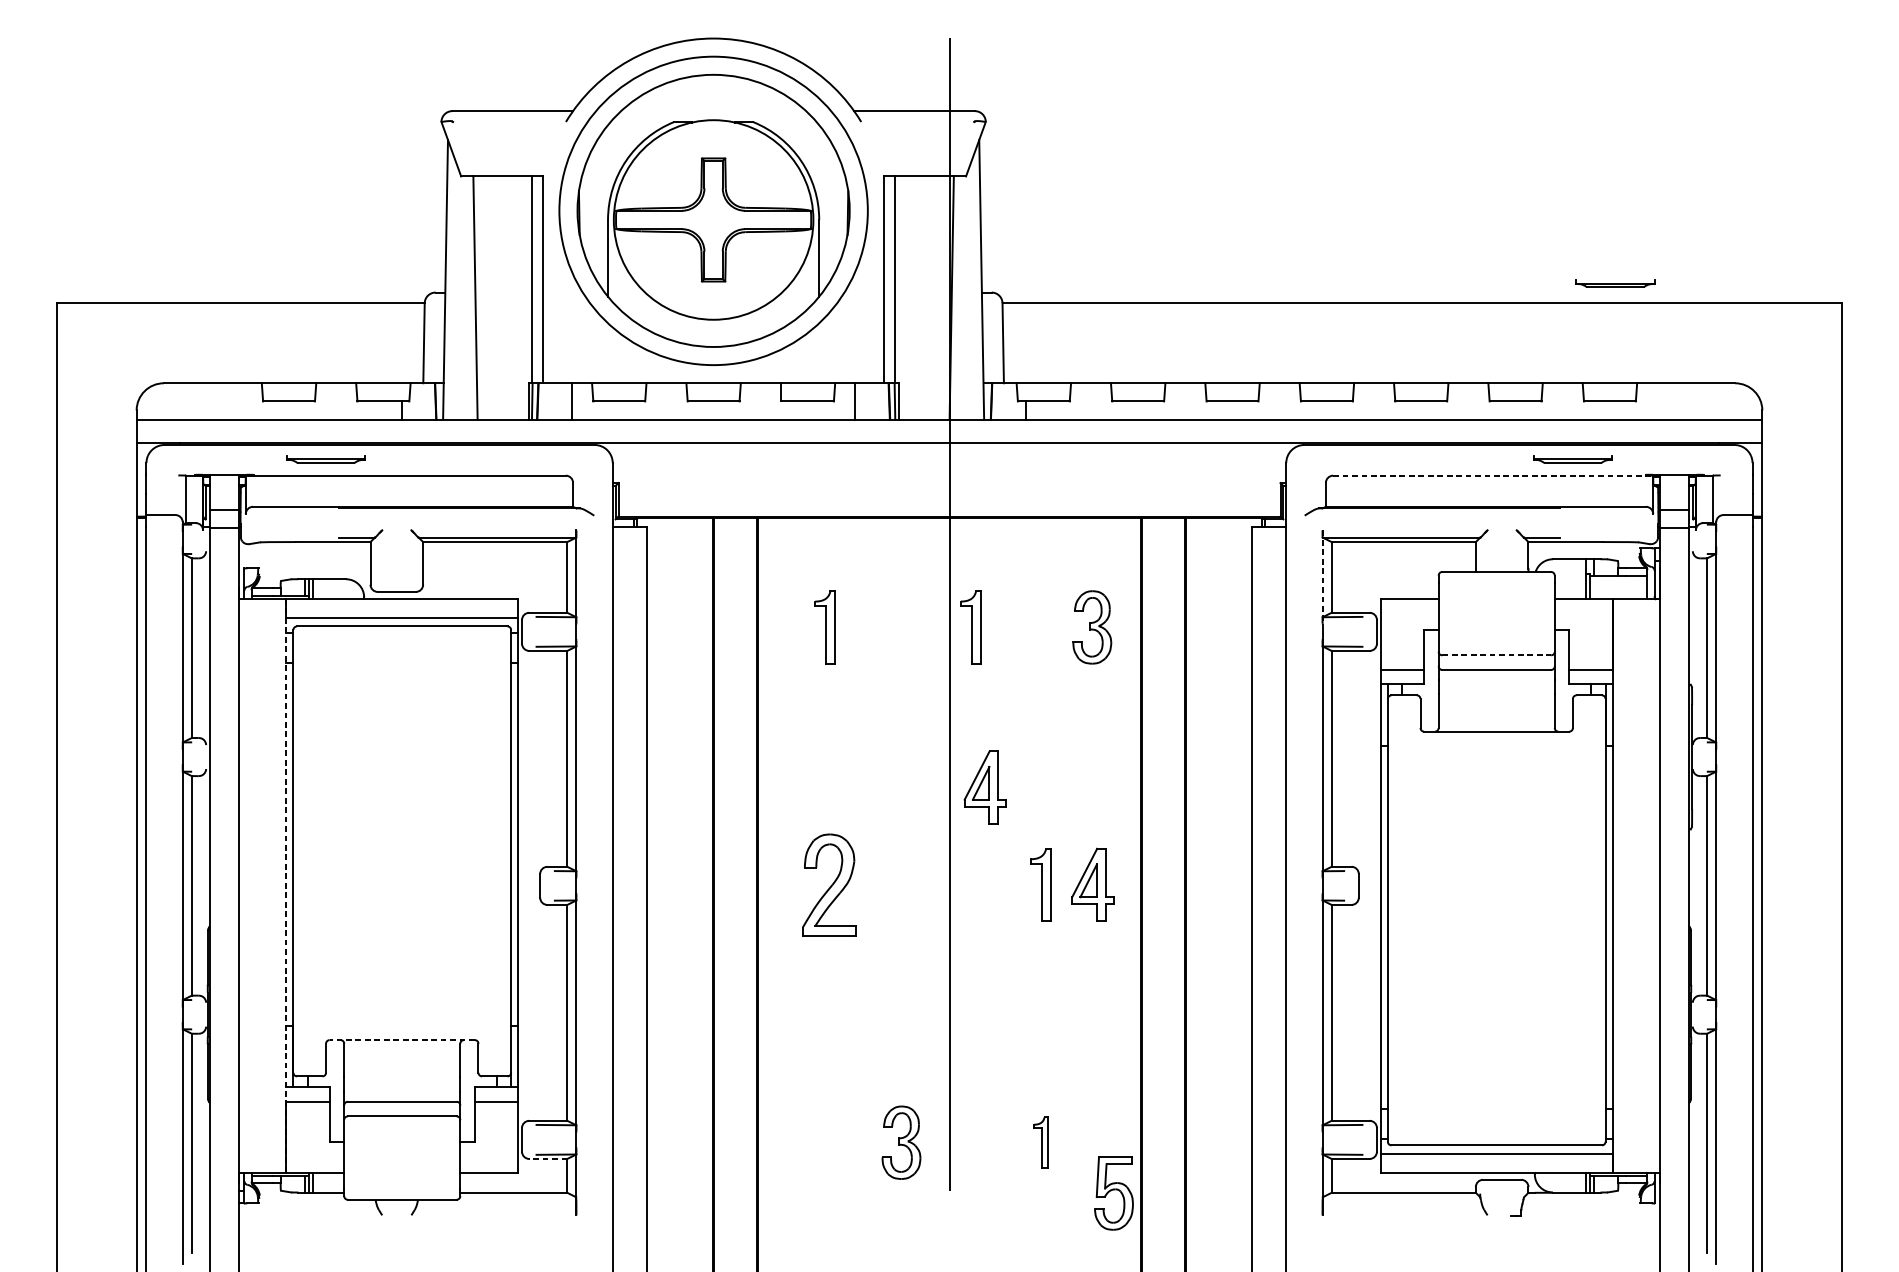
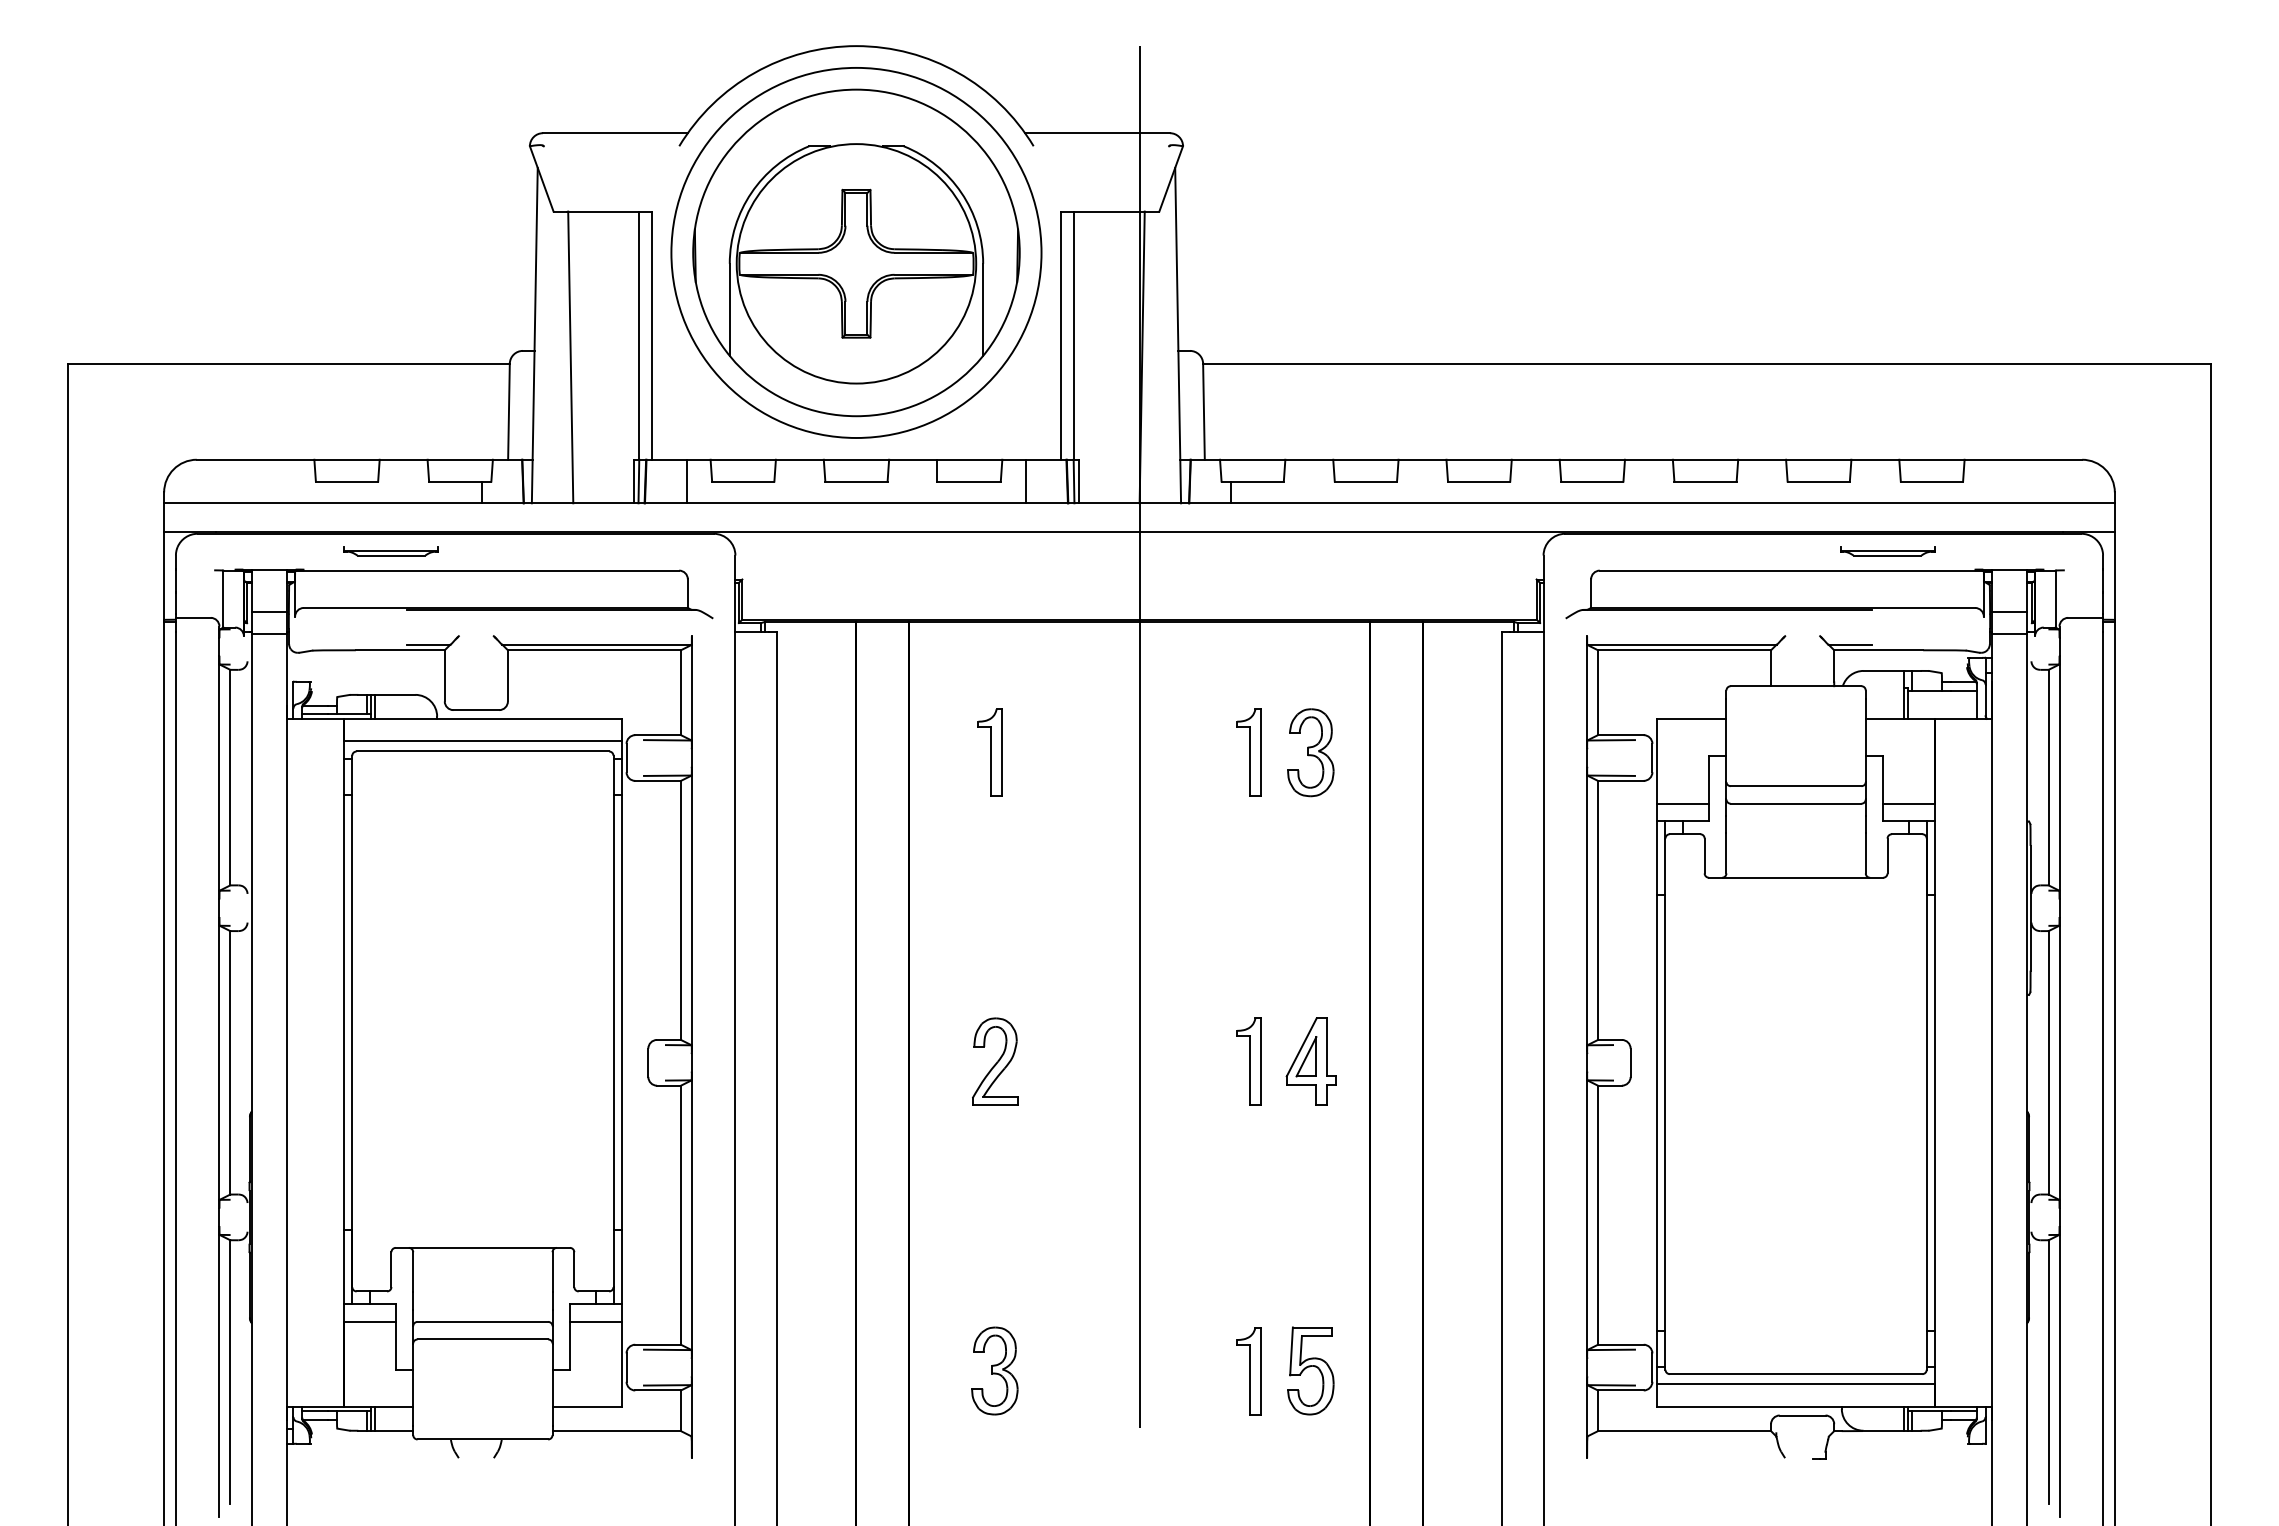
part: (1615, 283) -> (1938, 340), removed
line: (1497, 475) -> (1796, 570), dashed -> solid
line: (1322, 576) -> (1587, 691), dashed -> solid
part: (970, 627) -> (1248, 752), moved
line: (1497, 655) -> (1796, 786), dashed -> solid
part: (984, 787) -> (1181, 944), removed
part: (829, 884) -> (995, 1061), size x0.71
line: (286, 885) -> (343, 1062), dashed -> solid
line: (401, 1039) -> (482, 1247), dashed -> solid
part: (901, 1142) -> (994, 1370), moved
part: (1040, 1143) -> (1248, 1371), size x1.43
line: (548, 1158) -> (658, 1390), dashed -> solid
part: (1113, 1193) -> (1310, 1370), moved

